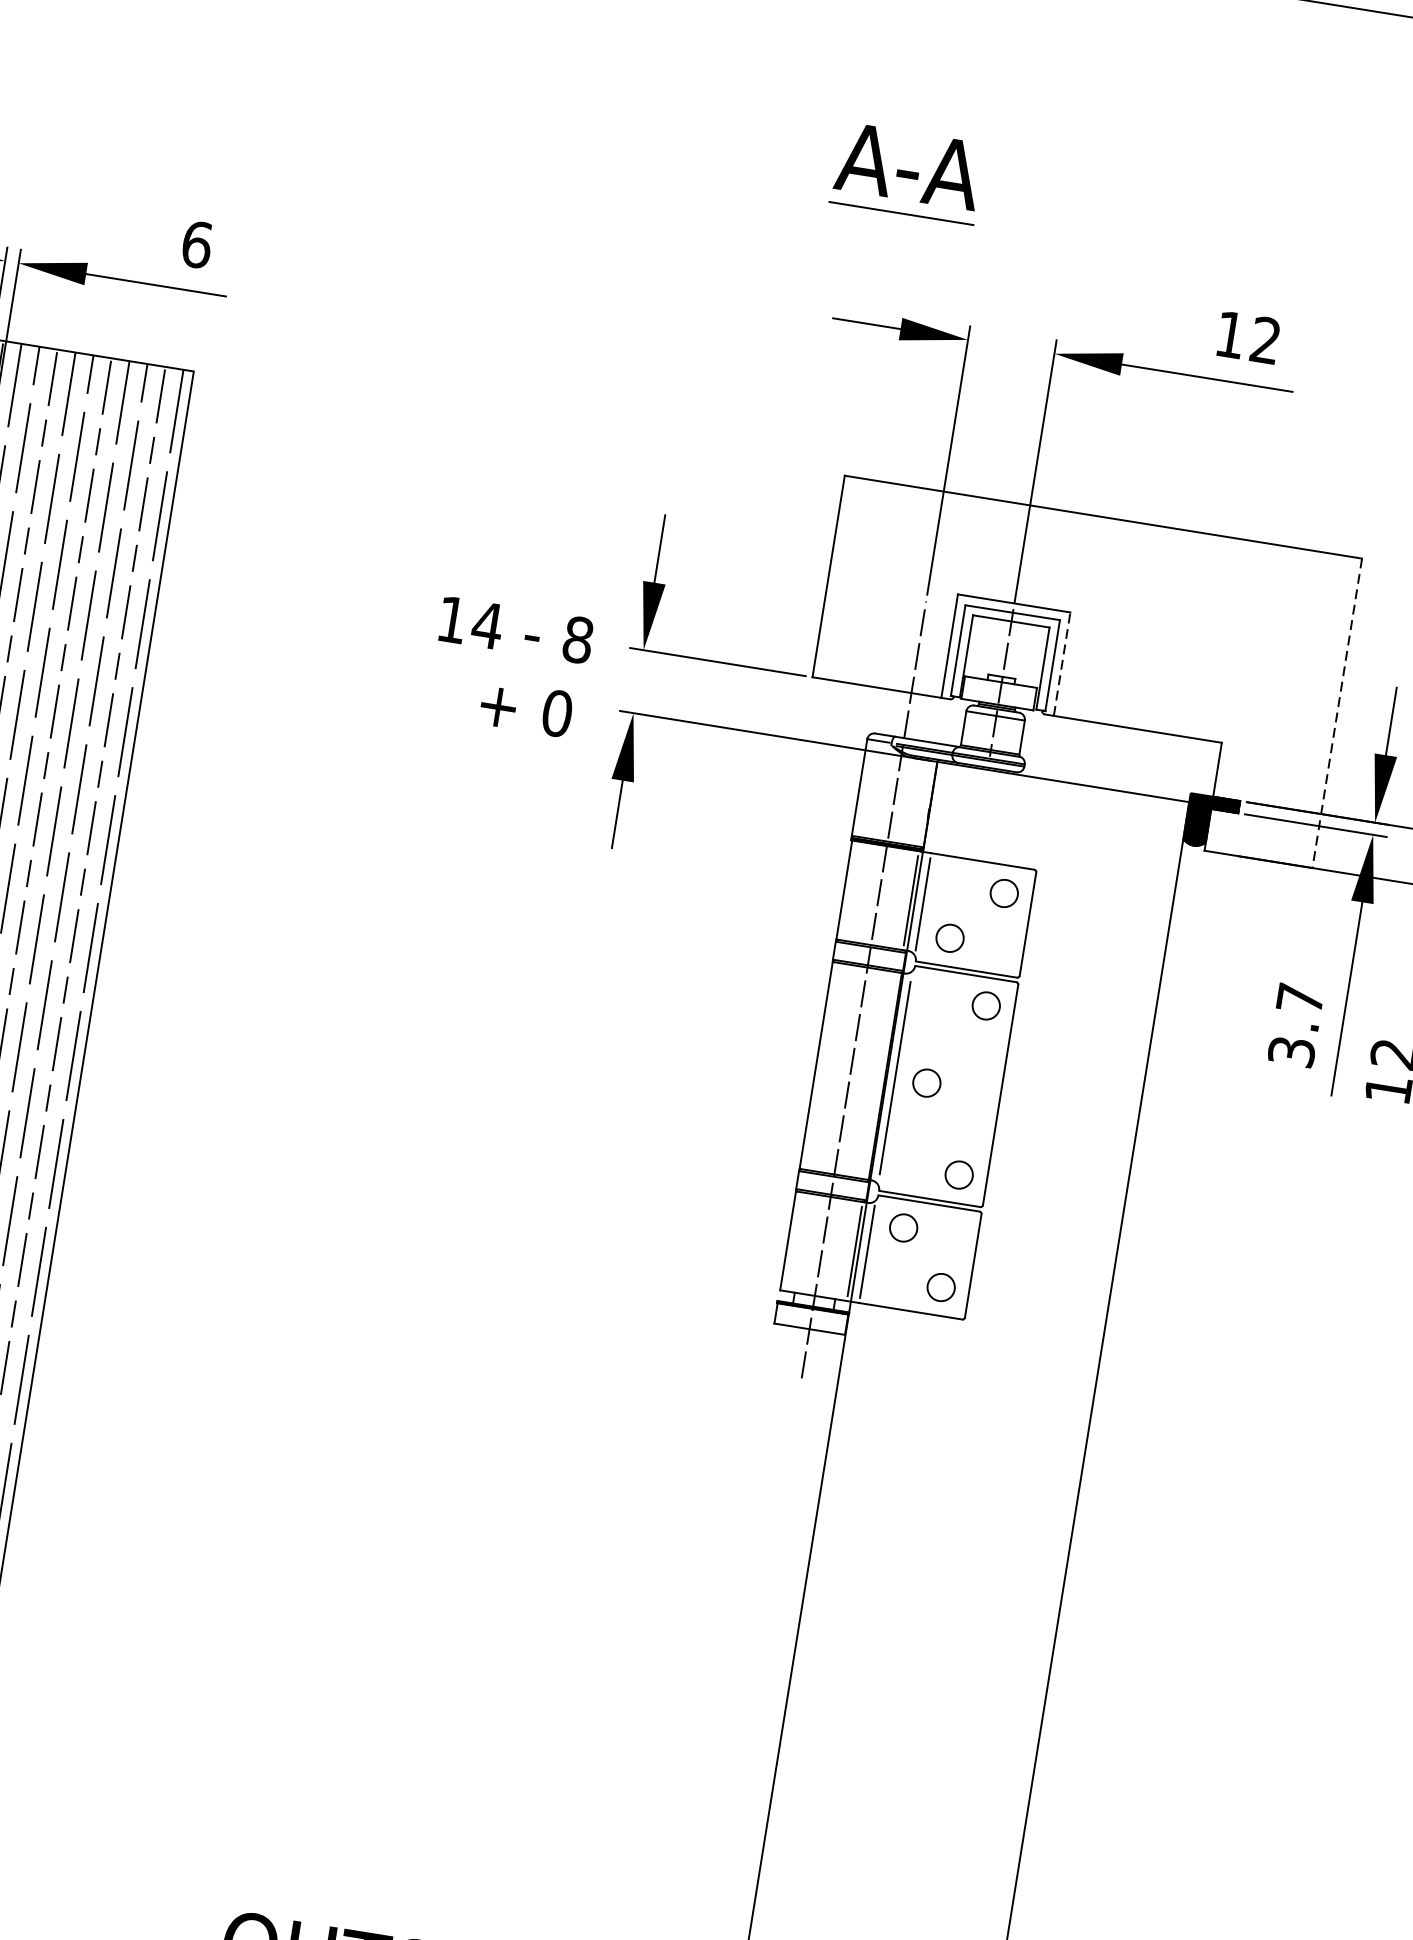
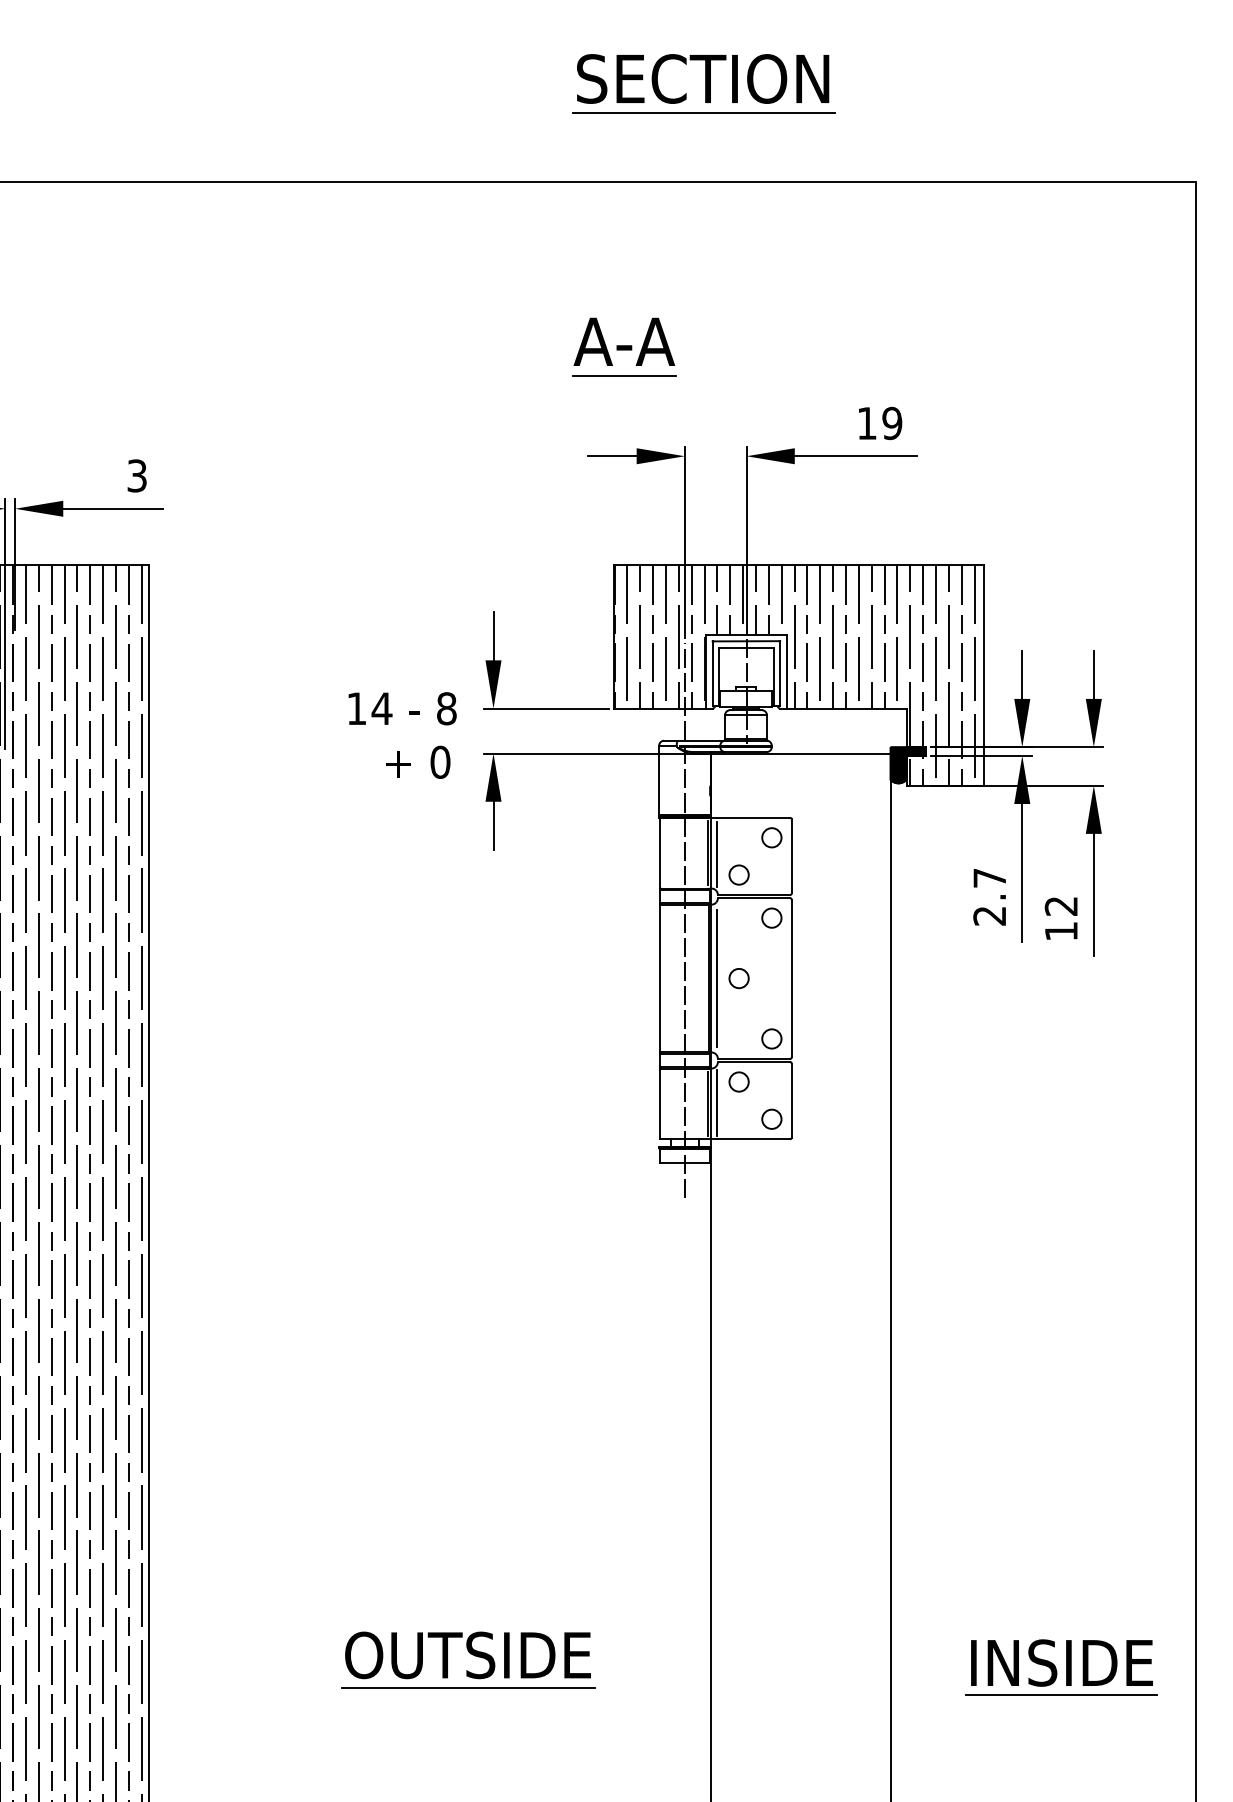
text: (197, 244) -> (137, 475), 6 -> 3
text: (1266, 340) -> (892, 423), 12 -> 19
line: (1062, 663) -> (786, 671), dashed -> solid
hatch: (1072, 669) -> (794, 674), added
line: (1336, 713) -> (983, 675), dashed -> solid
text: (1291, 1051) -> (989, 915), 3.7 -> 2.7

